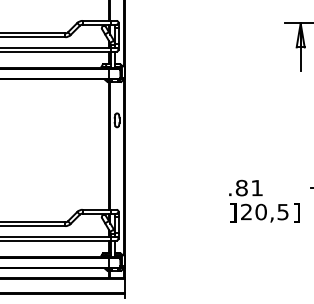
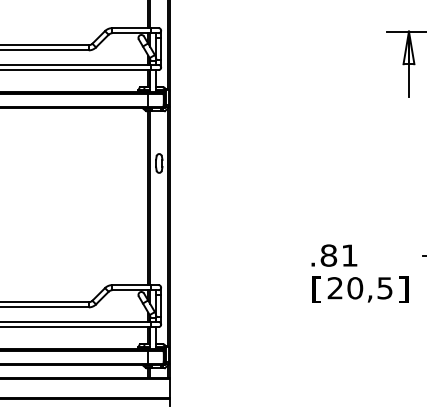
text: (232, 213) -> (316, 289), ] -> [

